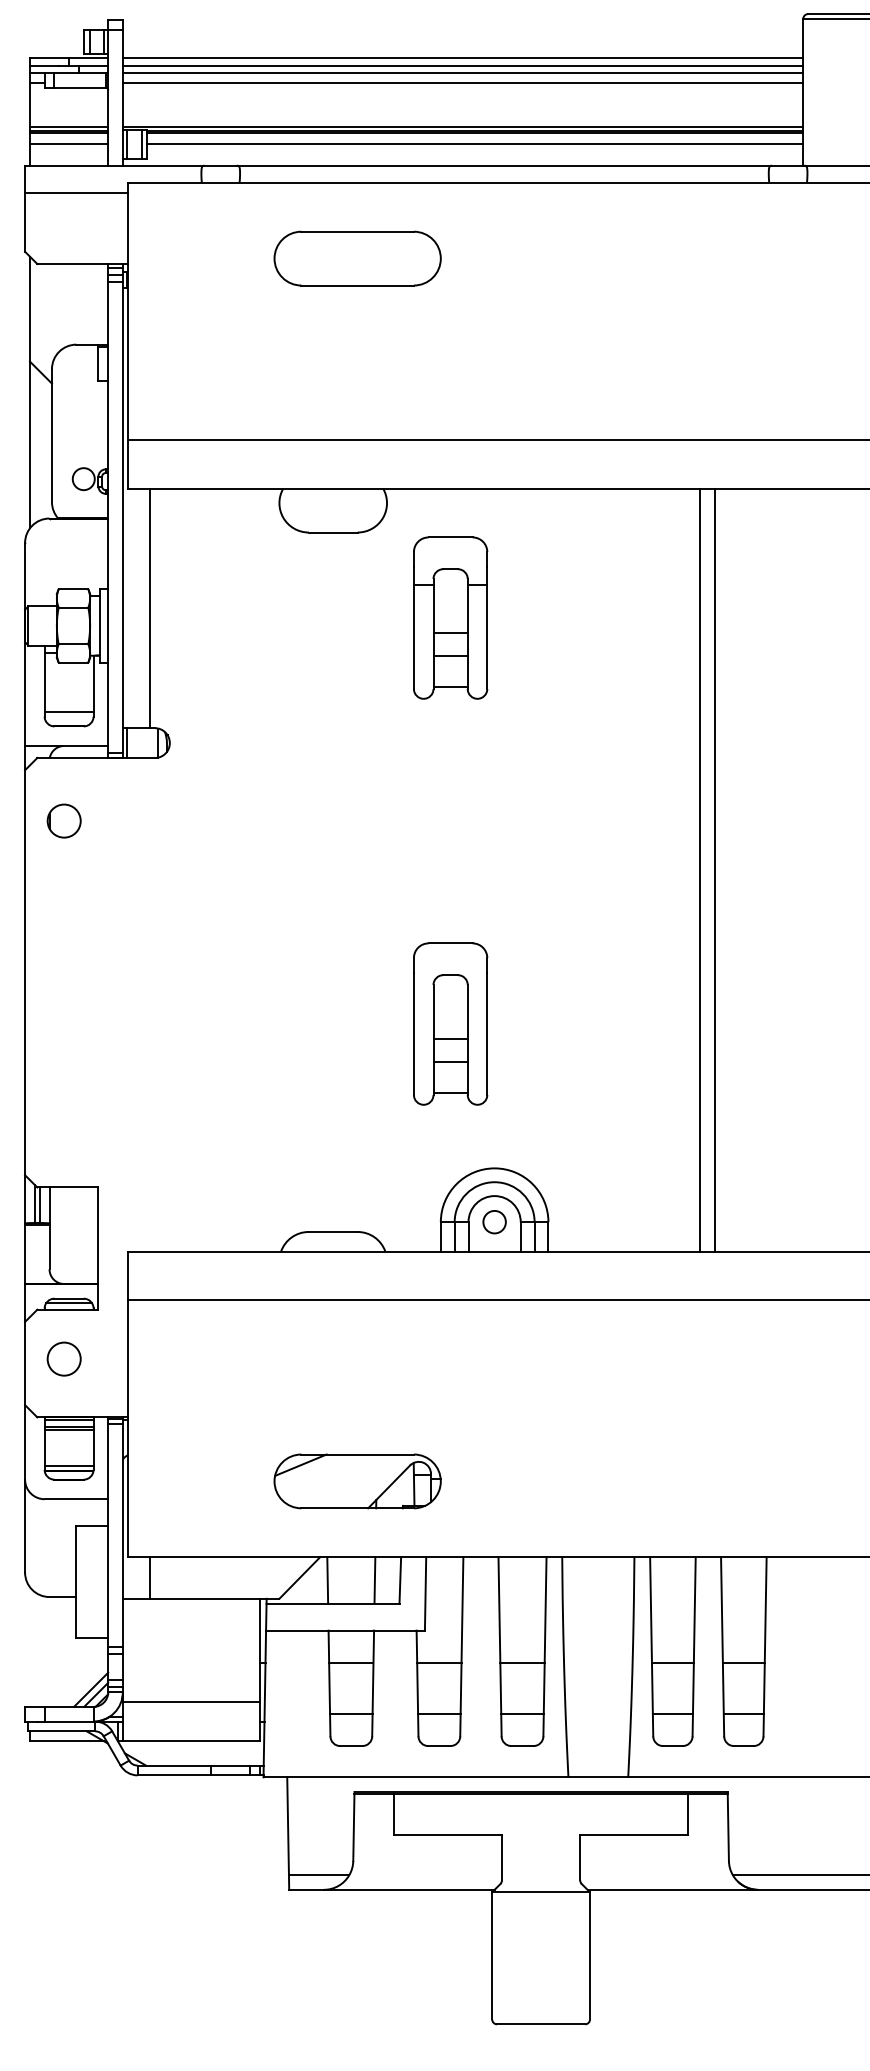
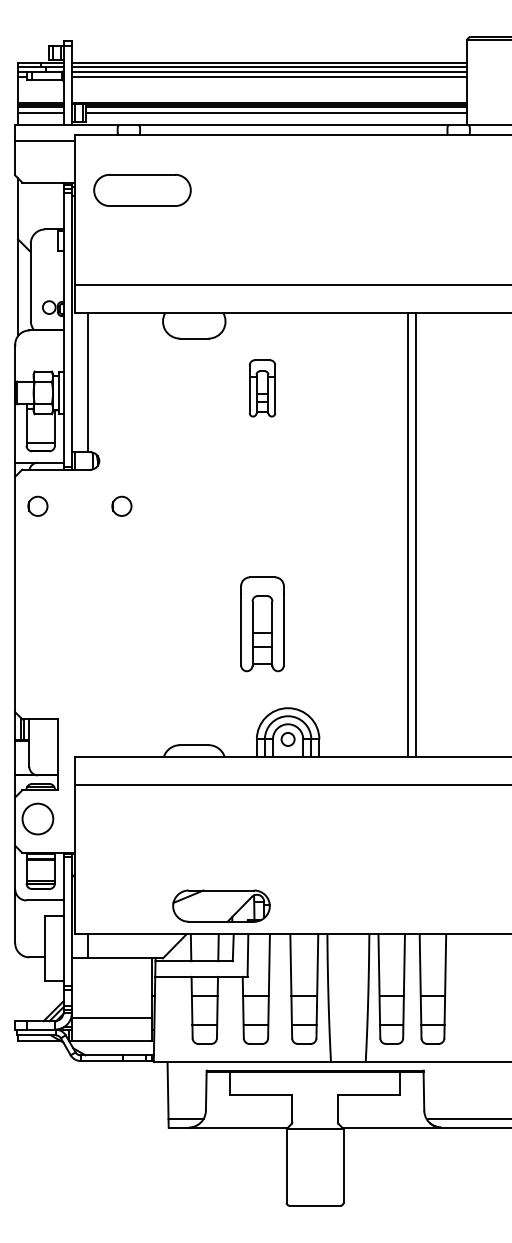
part: (357, 257) -> (142, 189), moved
part: (450, 618) -> (262, 388), size x0.6
circle: (207, 819) -> (121, 505), added
circle: (63, 1358) -> (37, 818), size x1.6
part: (357, 1480) -> (221, 905), moved

